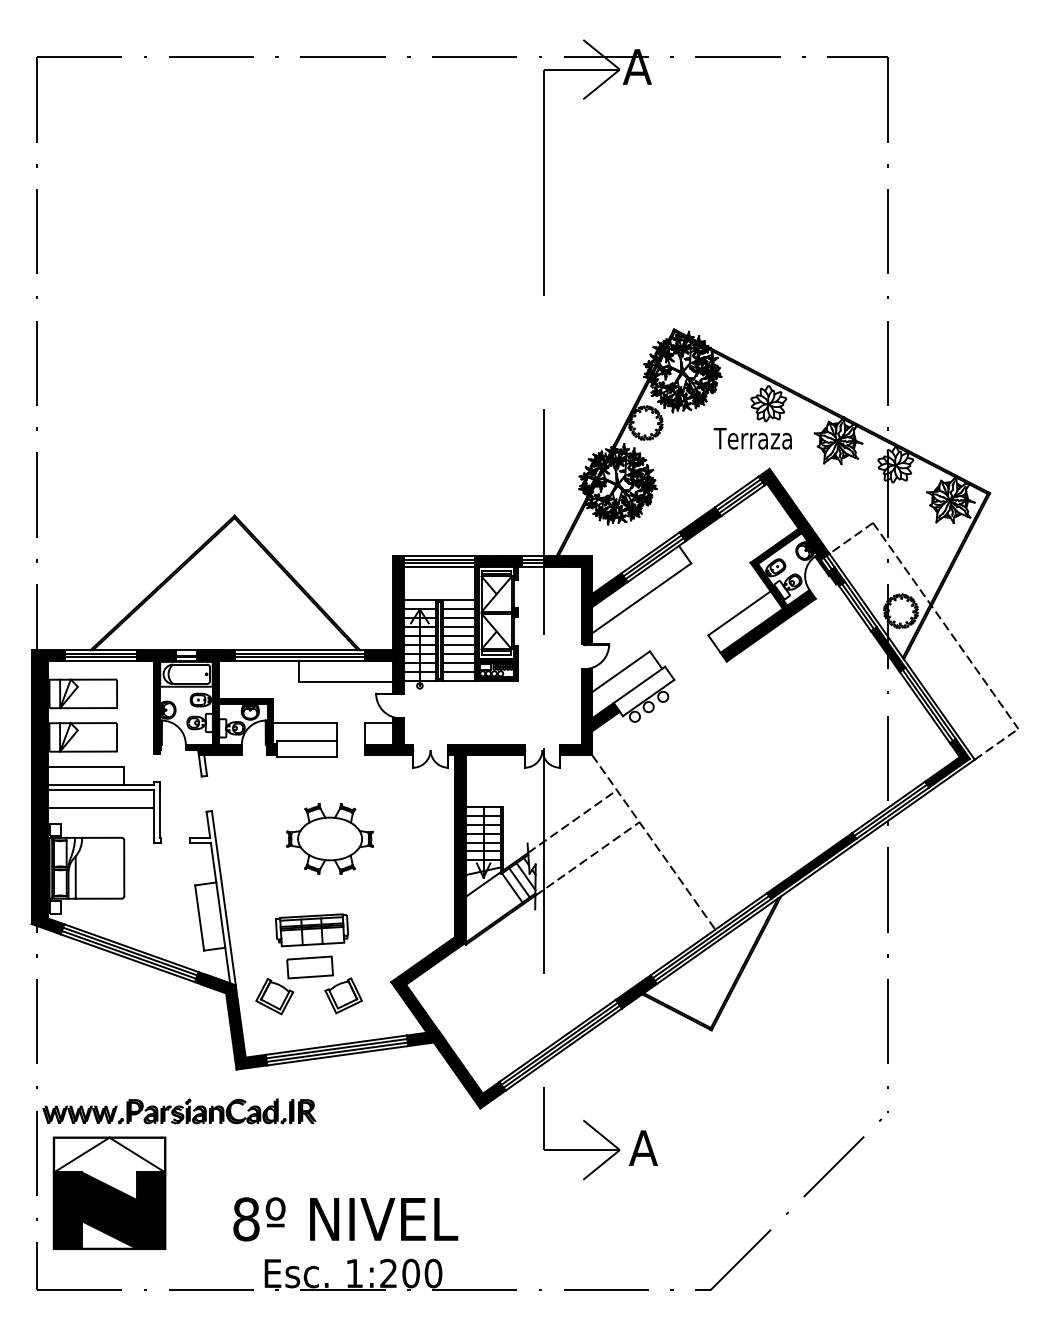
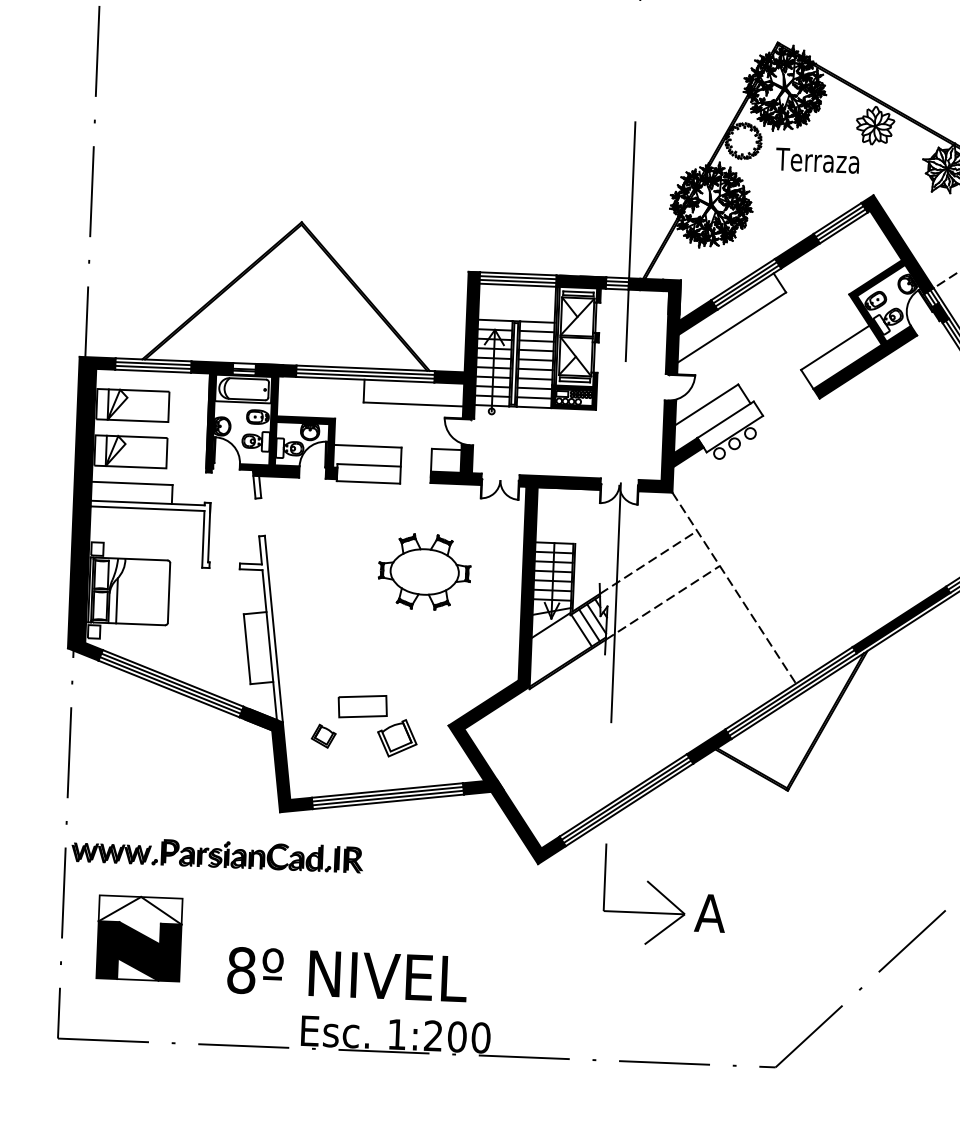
text: (752, 438) -> (817, 160), moved
line: (100, 807) -> (146, 527), removed
part: (329, 838) -> (424, 571), moved
part: (311, 930) -> (365, 667), removed
part: (274, 996) -> (323, 736), size x0.6
part: (109, 1192) -> (139, 937), size x0.7
text: (345, 1219) -> (347, 974), moved

